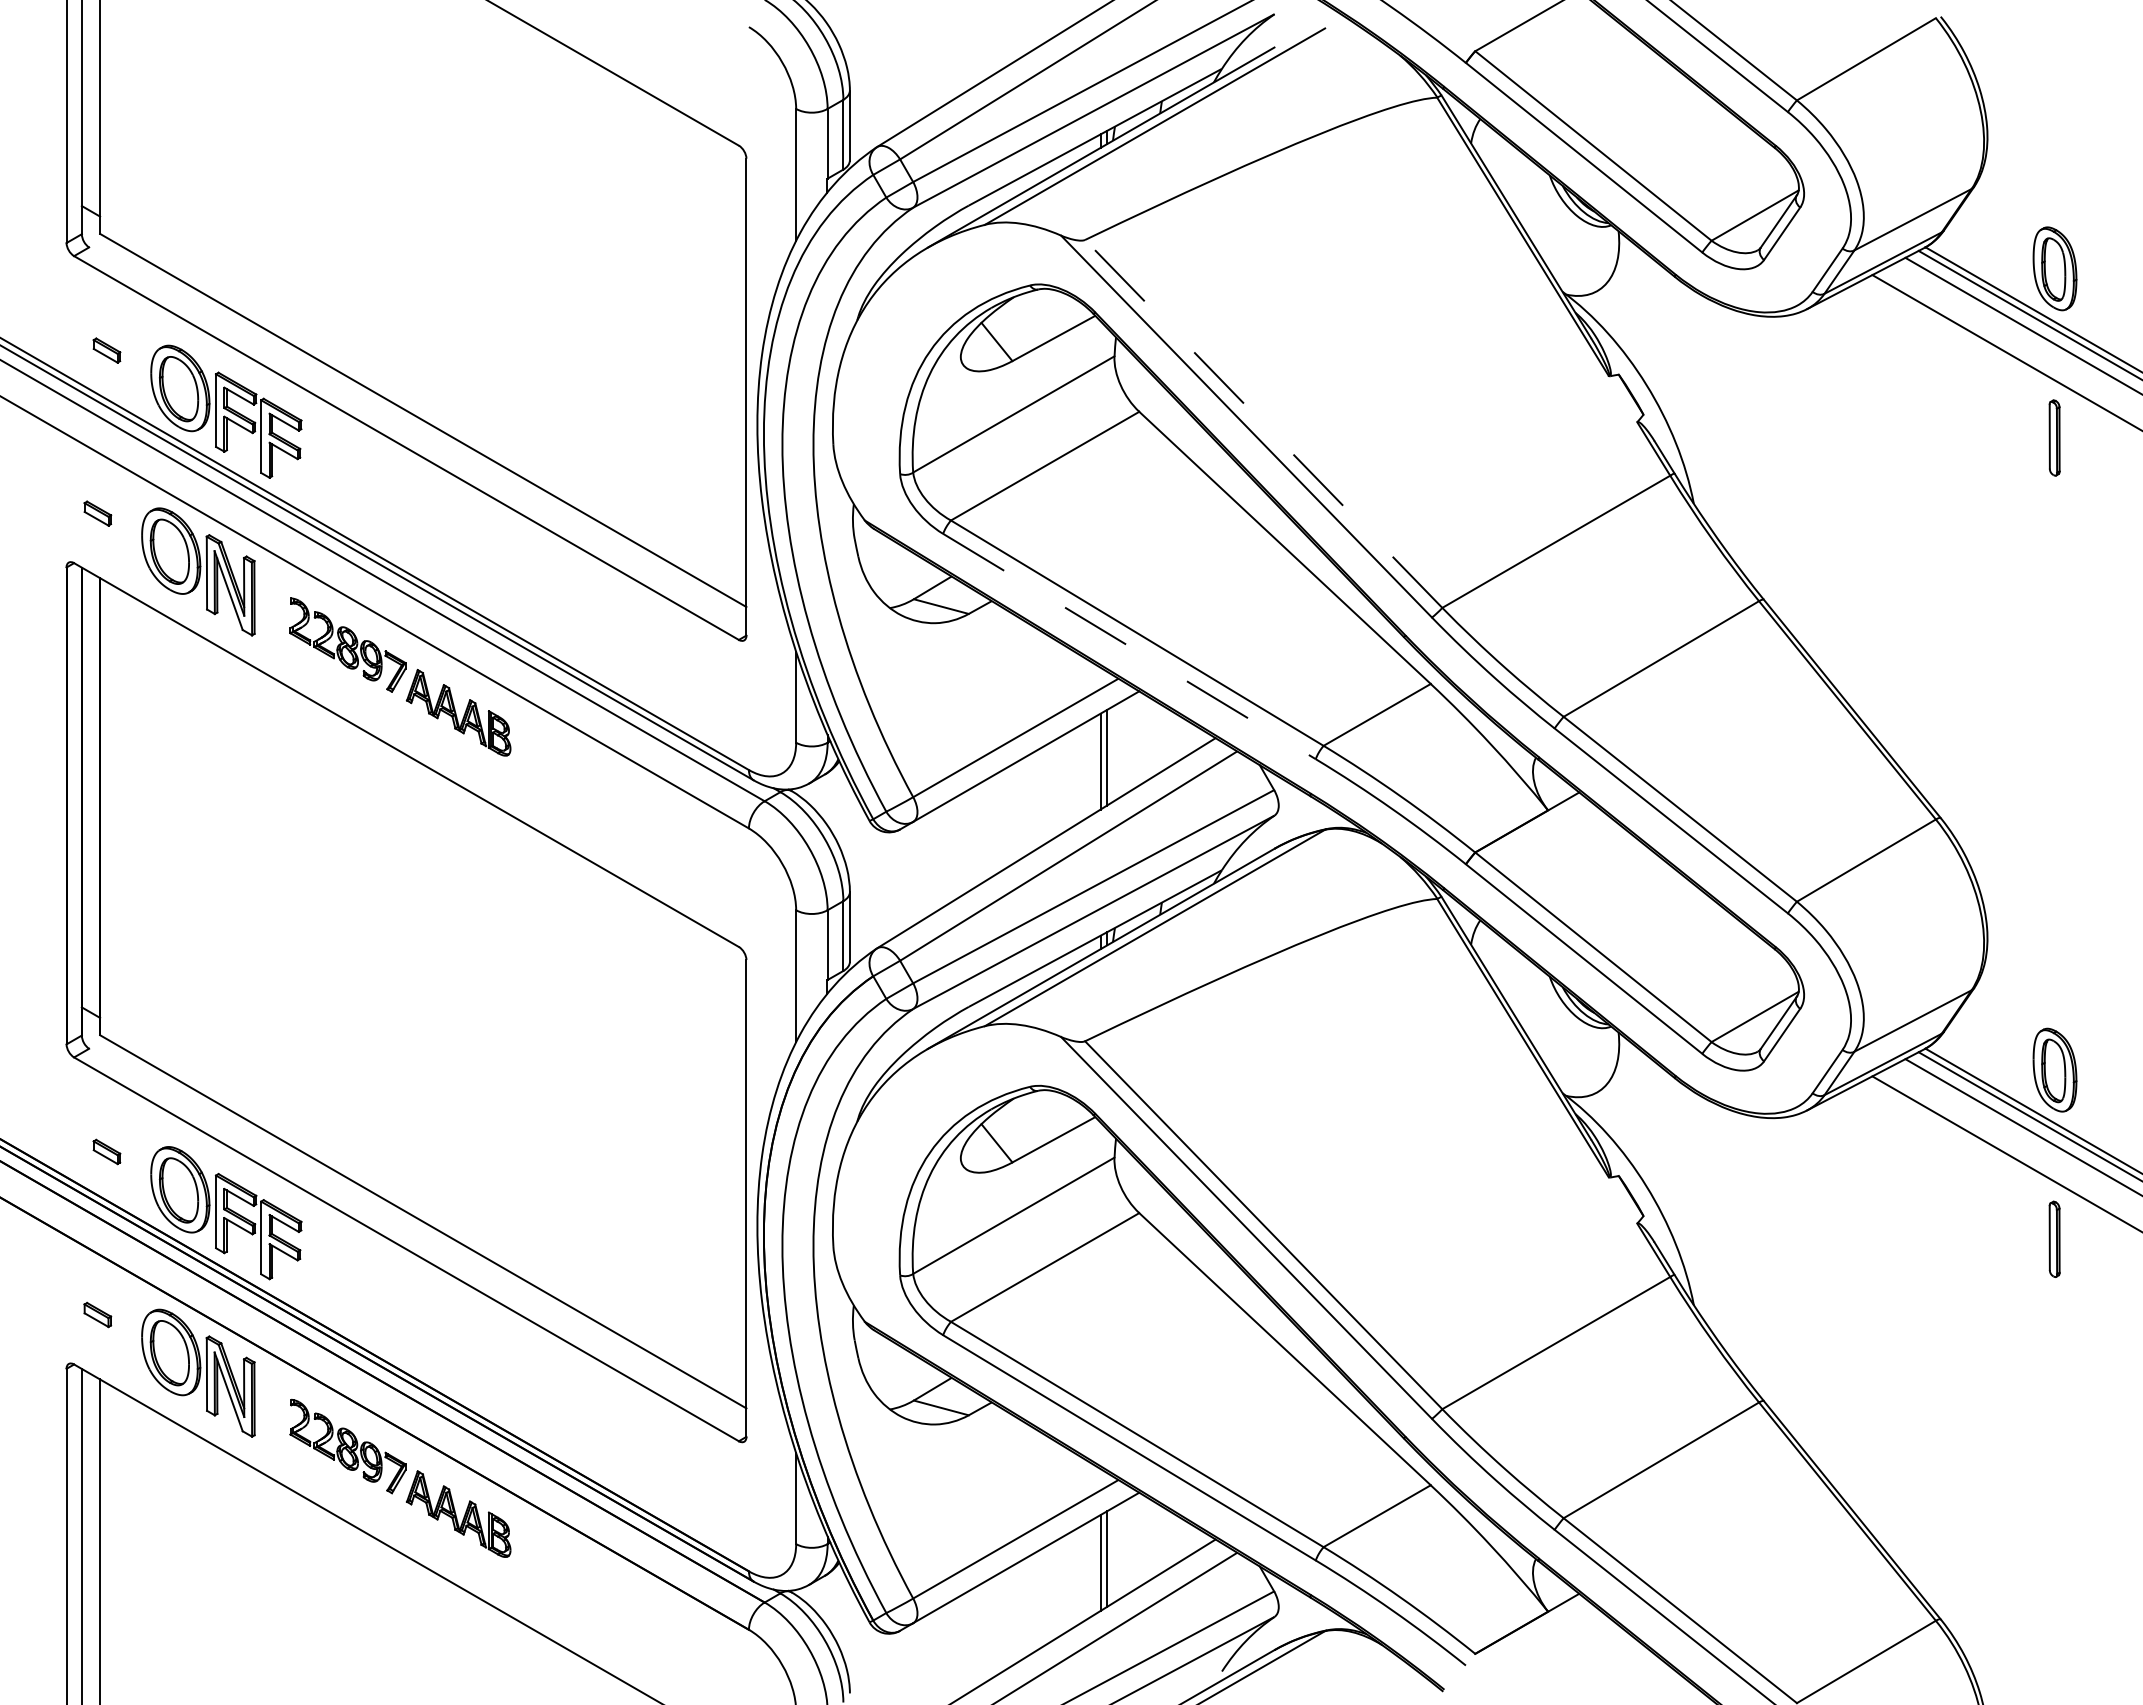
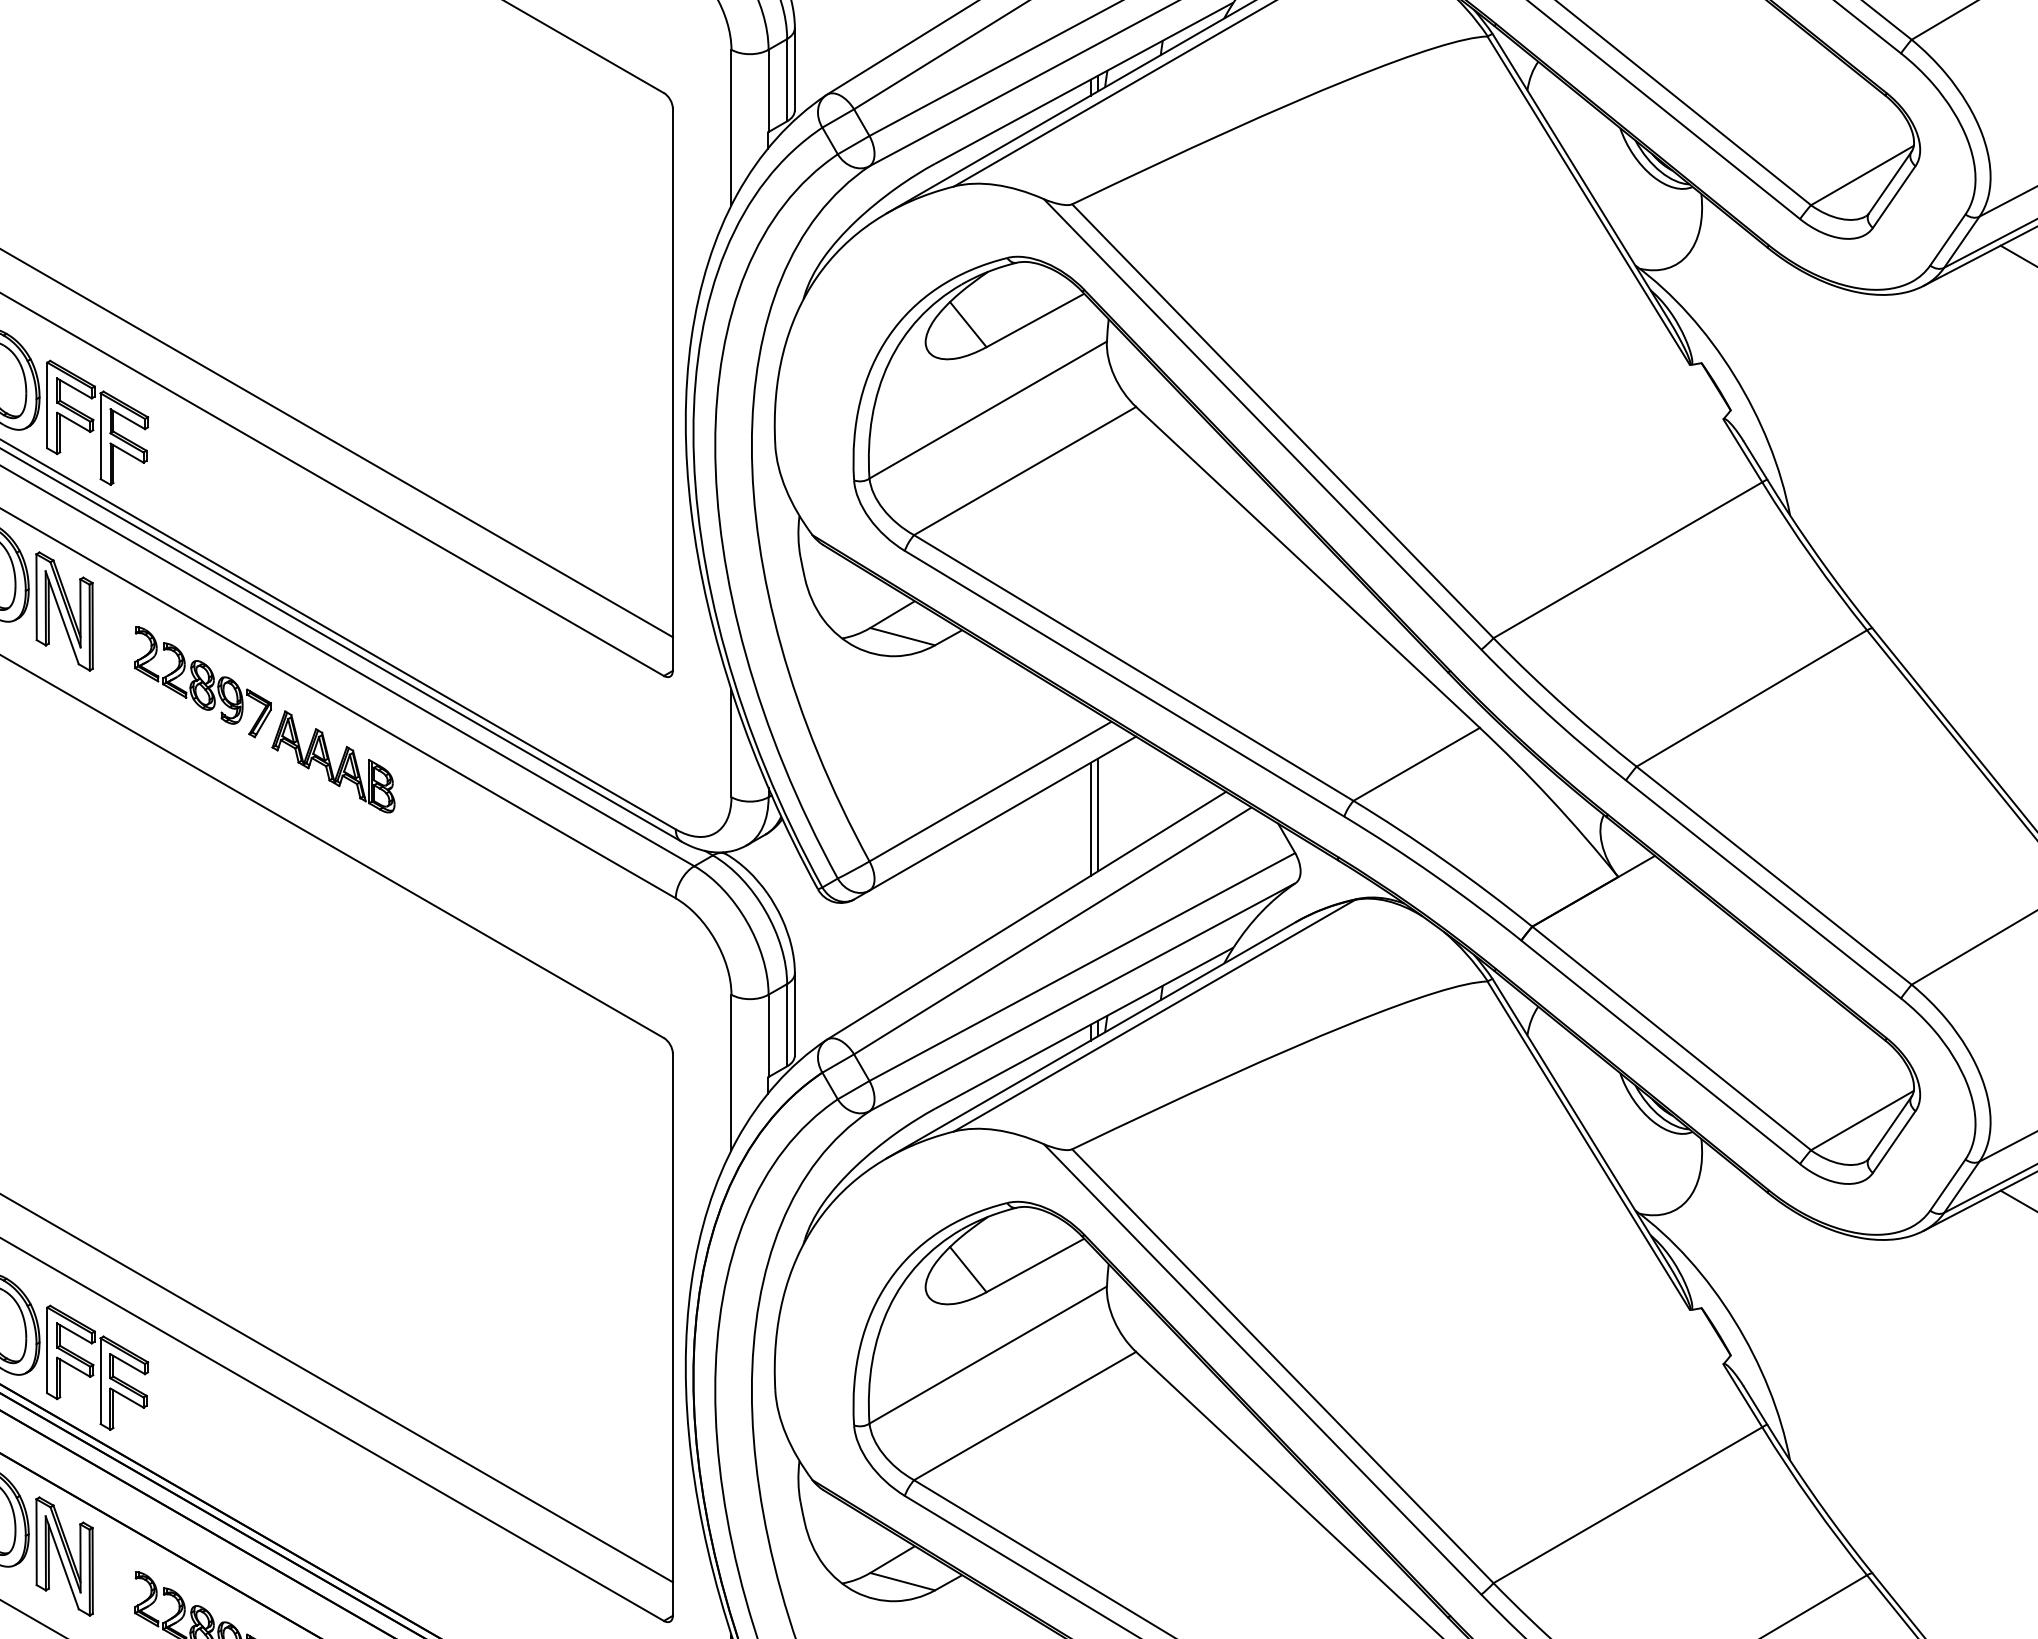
line: (1263, 423) -> (1282, 420), dashed -> solid
line: (1129, 646) -> (1124, 683), dashed -> solid

